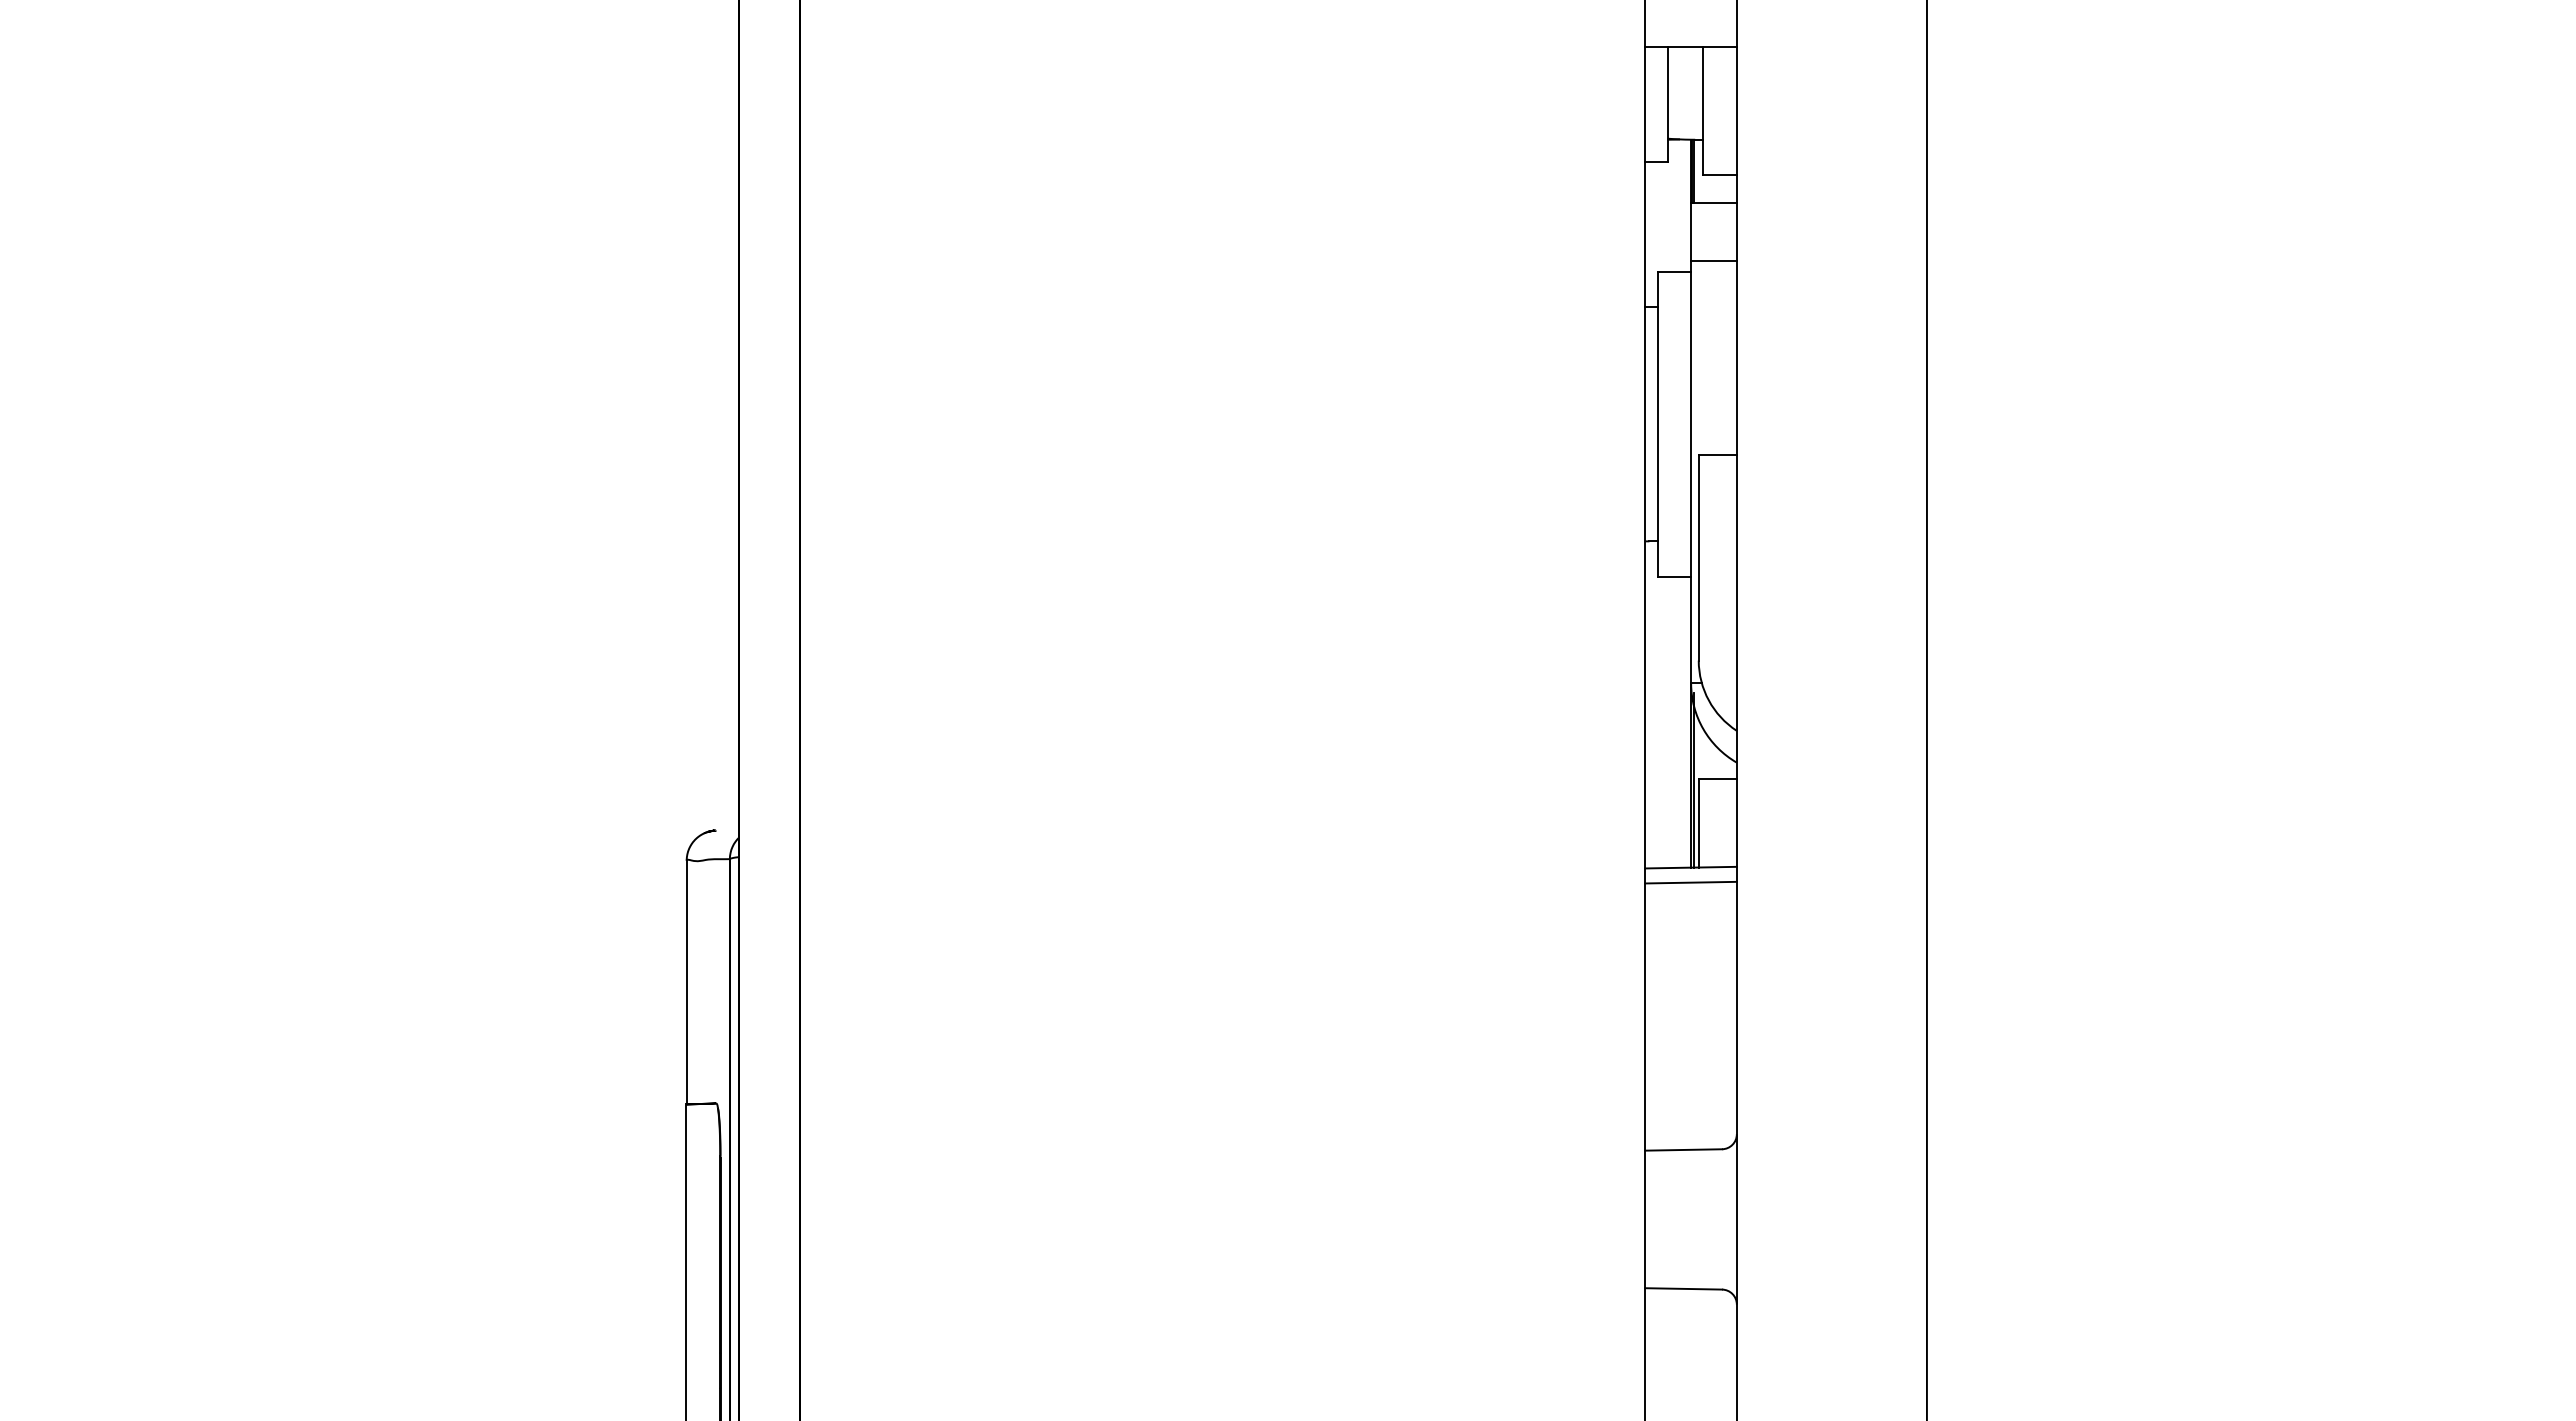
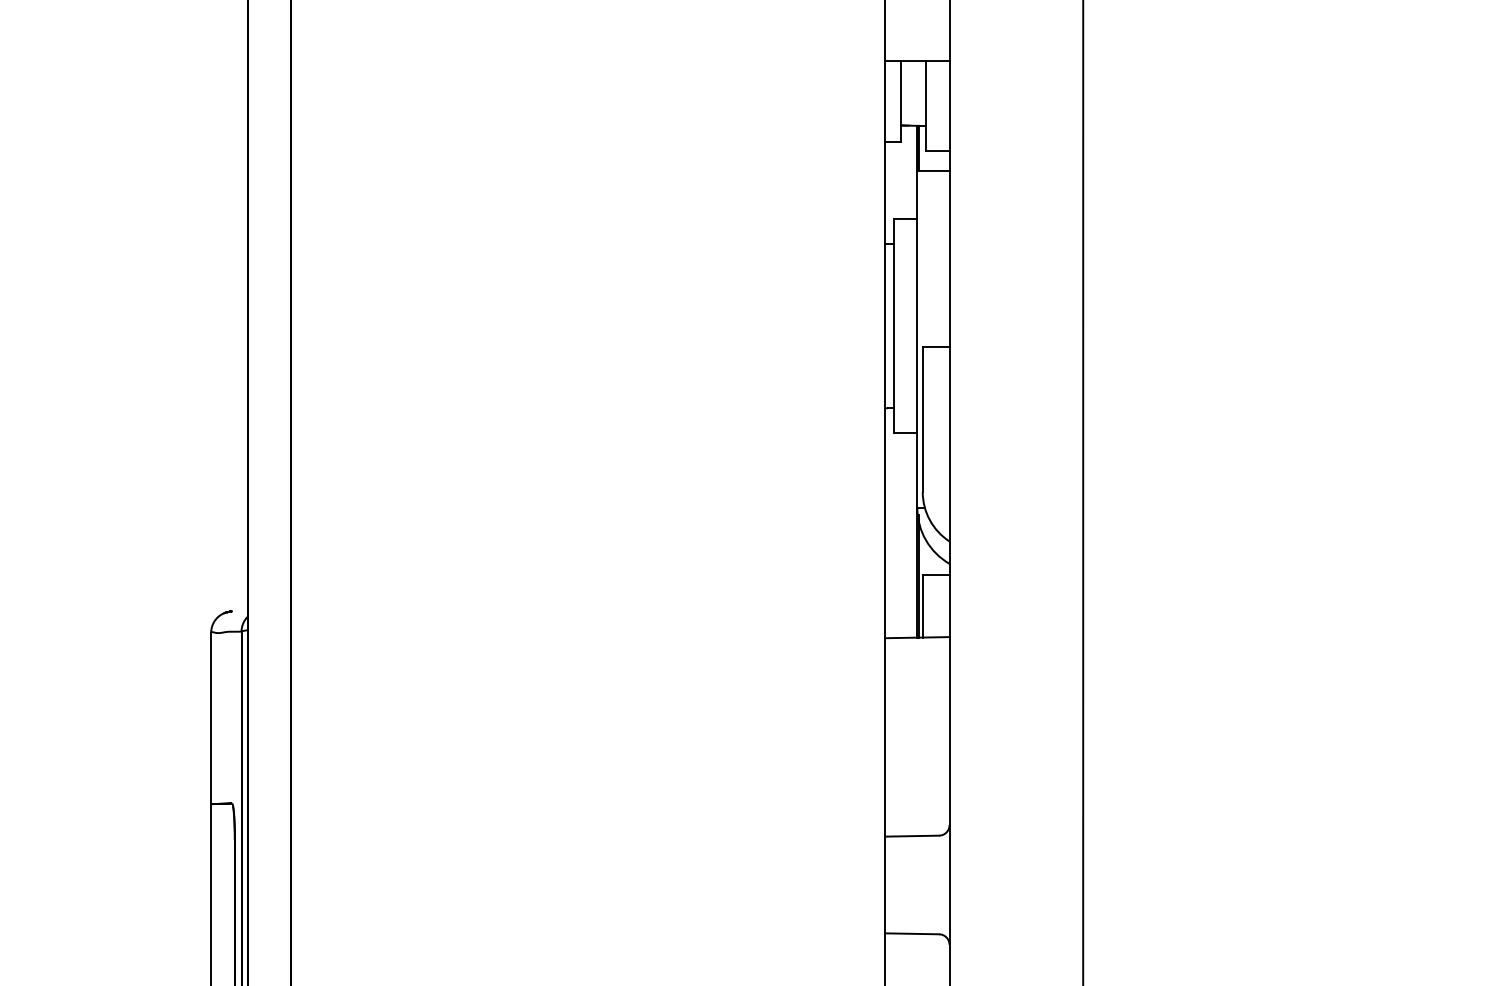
line: (1713, 260) -> (933, 210), removed
line: (1690, 882) -> (916, 648), removed

